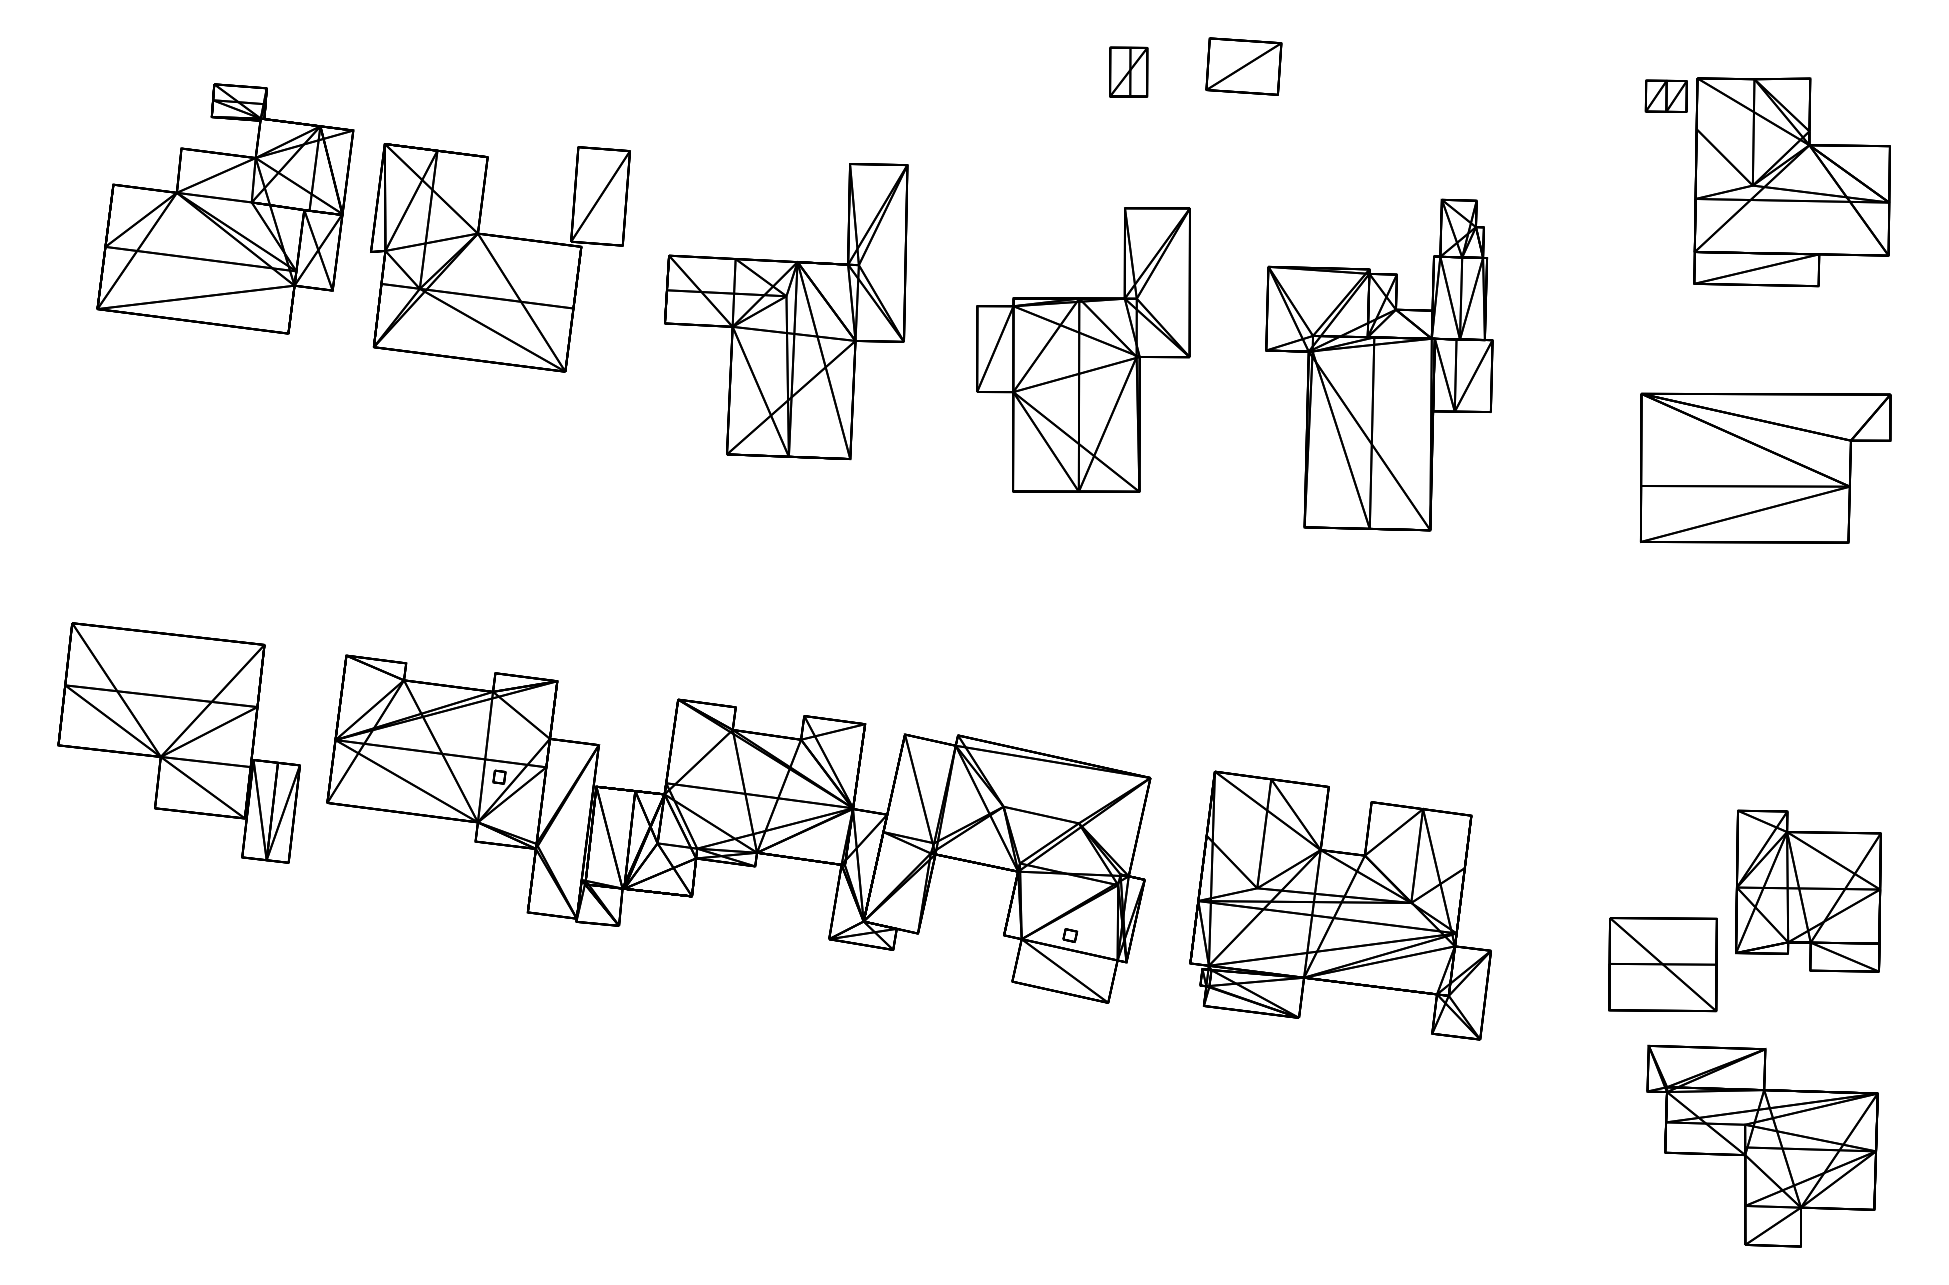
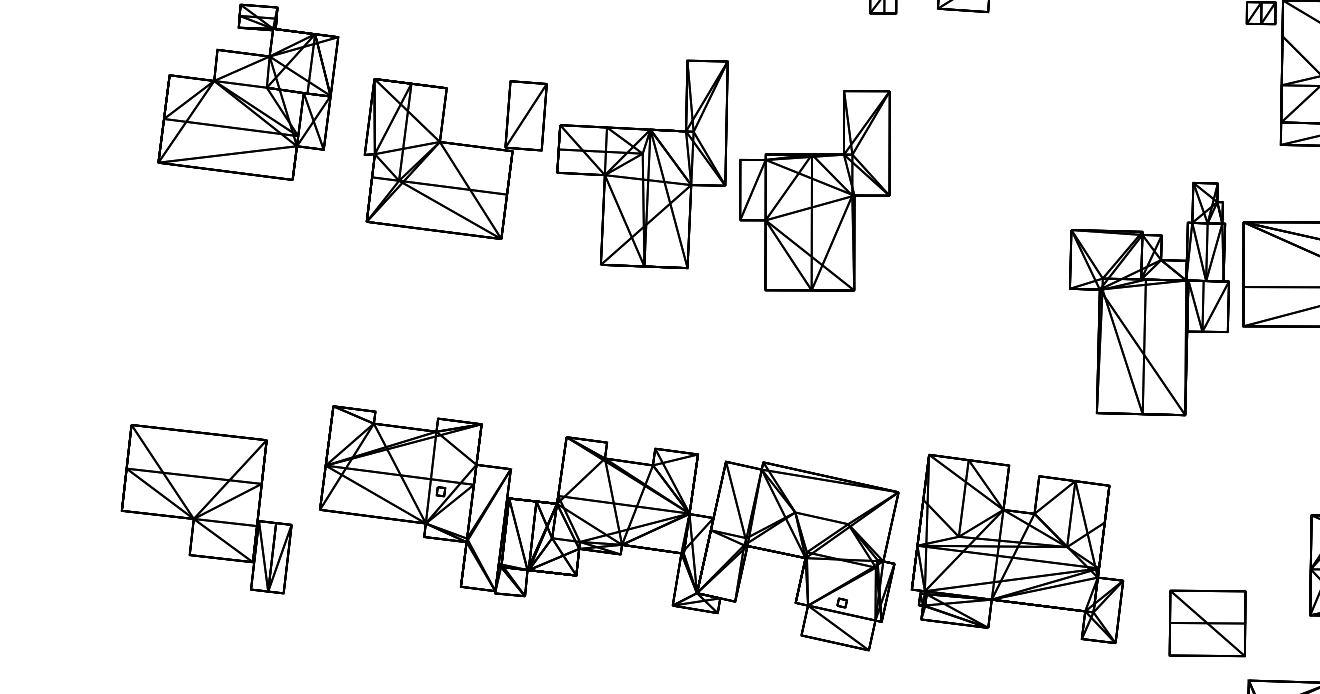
part: (500, 257) -> (455, 158), moved
part: (1083, 349) -> (814, 190), moved
part: (1379, 364) -> (1149, 298), moved
part: (178, 742) -> (206, 508), moved
part: (1340, 905) -> (1017, 548), moved
part: (1662, 964) -> (1207, 623), moved

